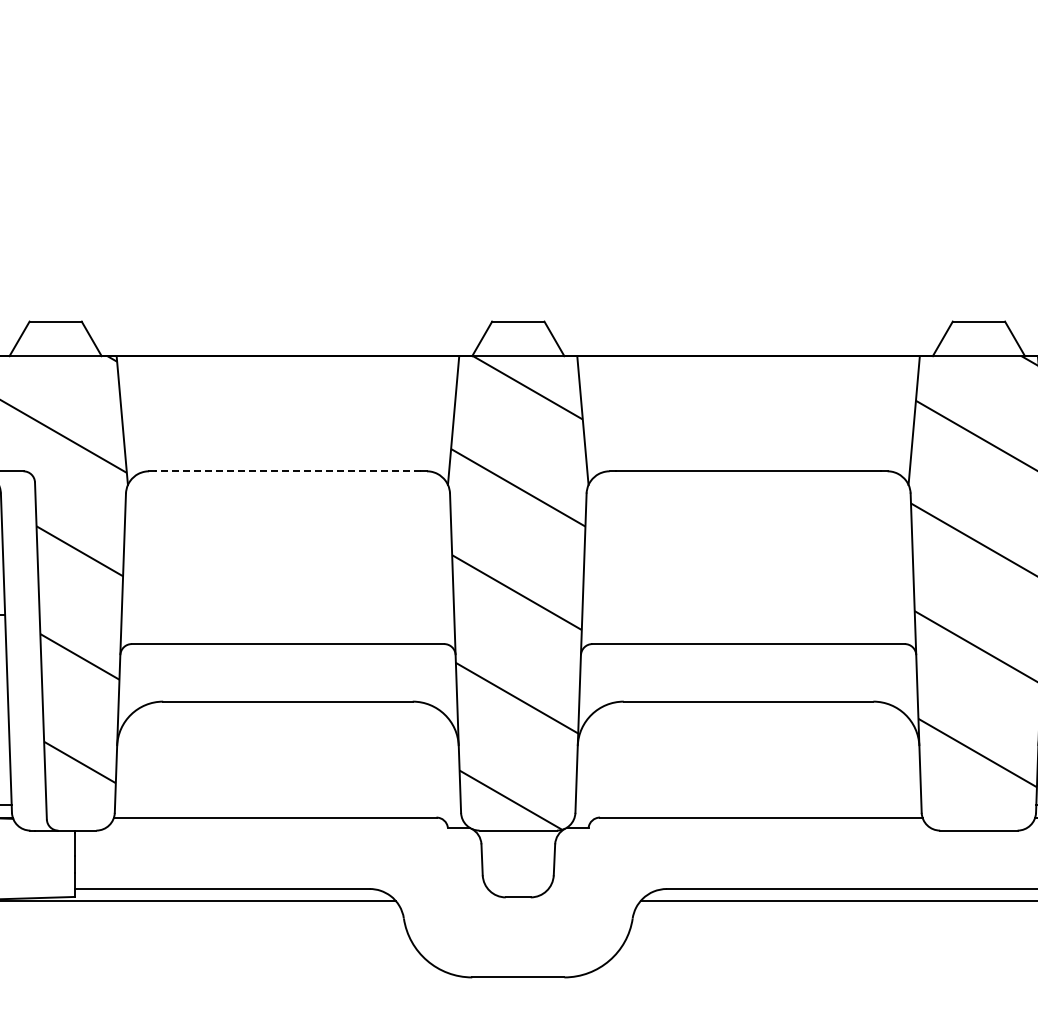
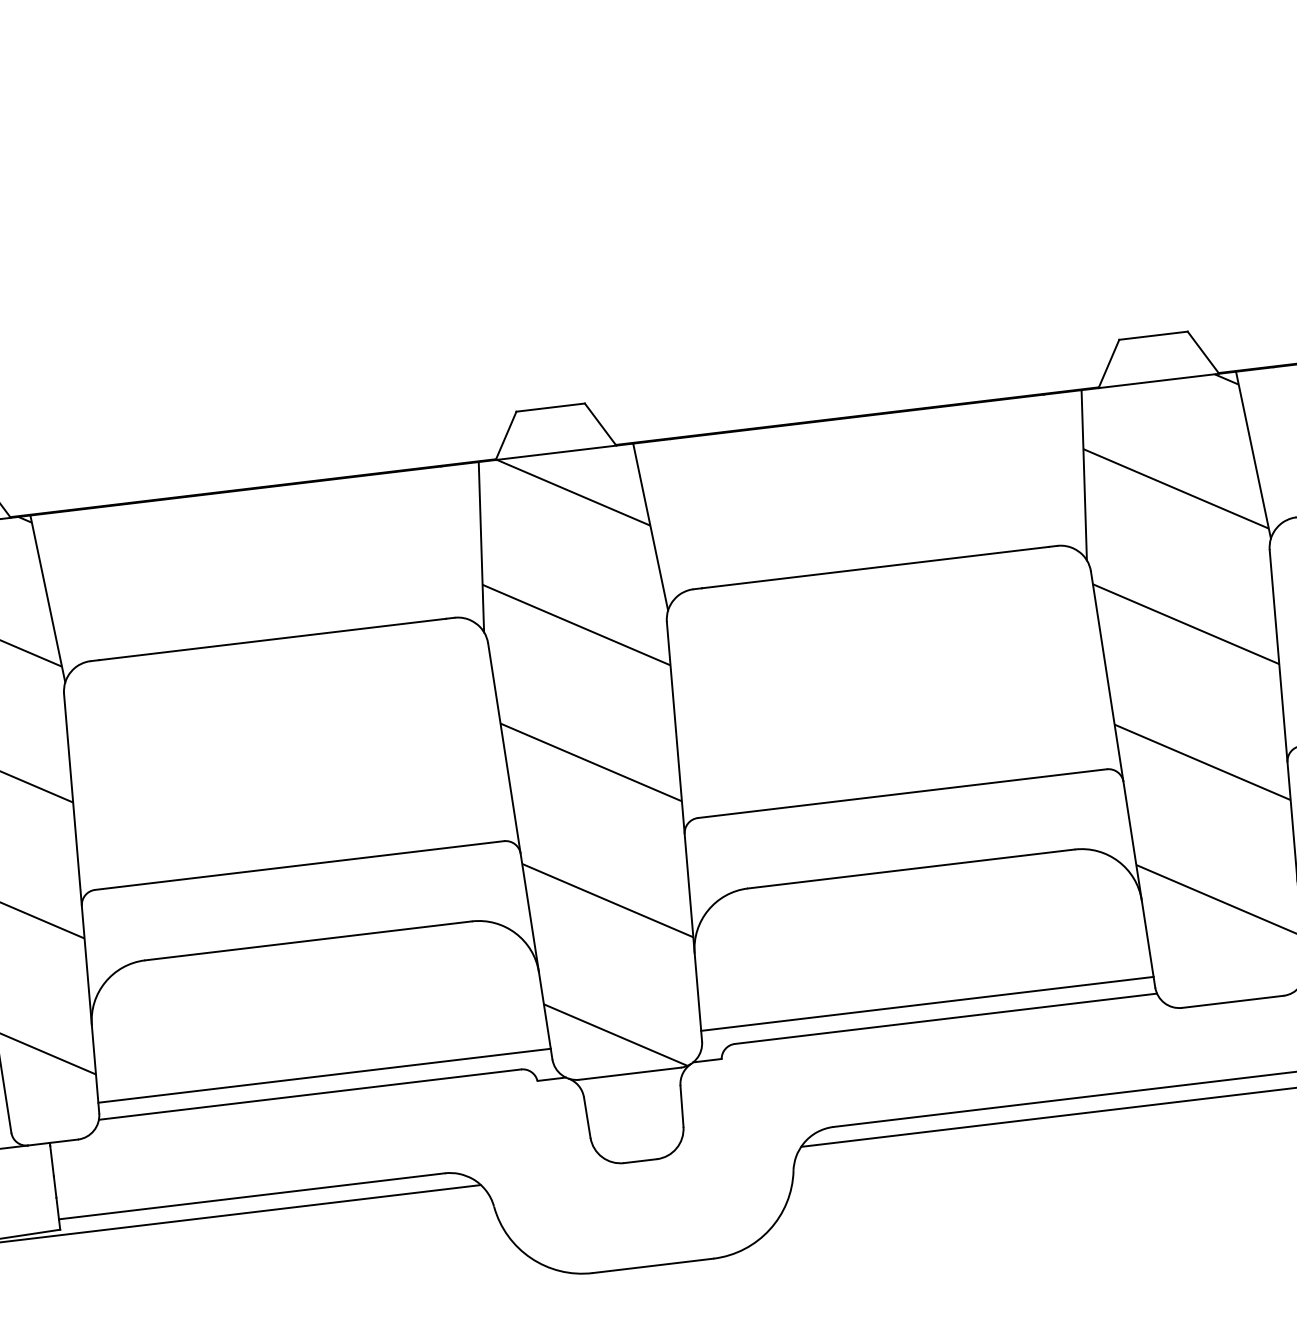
line: (288, 471) -> (273, 639), dashed -> solid
line: (287, 804) -> (323, 1075), added
line: (748, 804) -> (927, 1003), added

